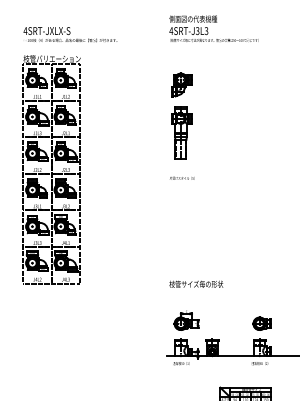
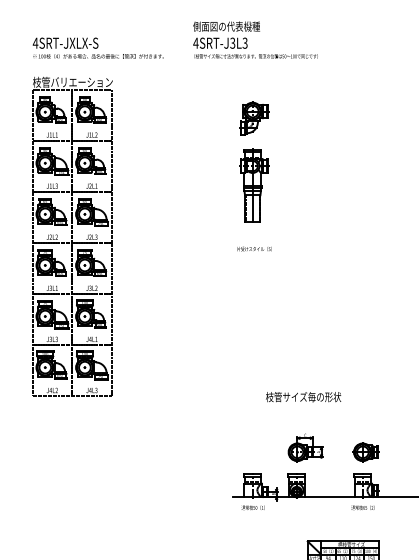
text: (213, 28) -> (254, 39), moved
text: (196, 283) -> (303, 395), moved
part: (186, 320) -> (305, 447), moved

